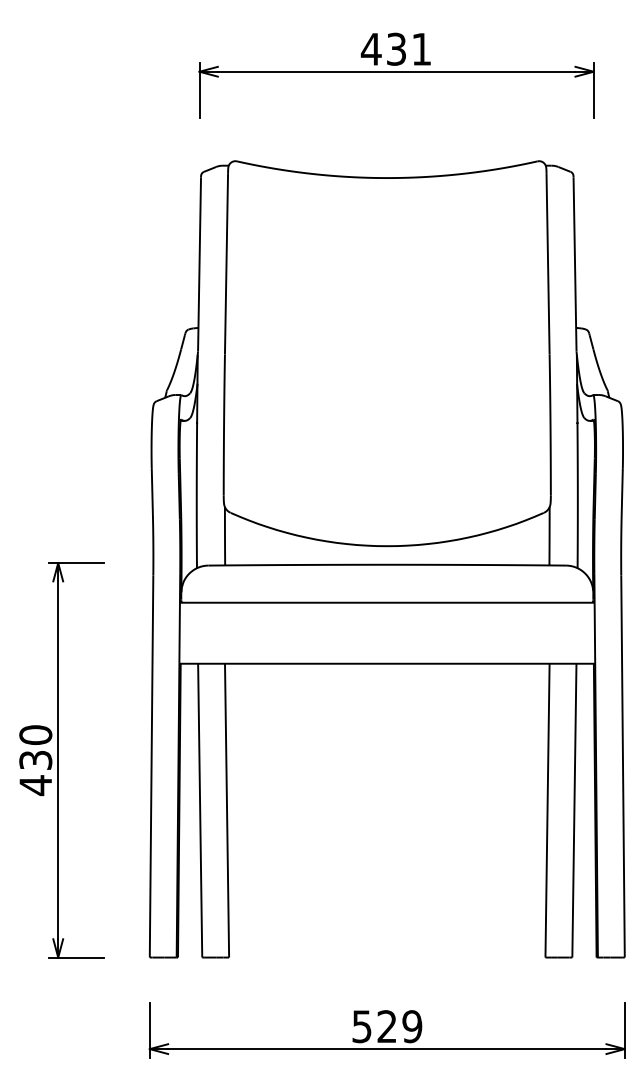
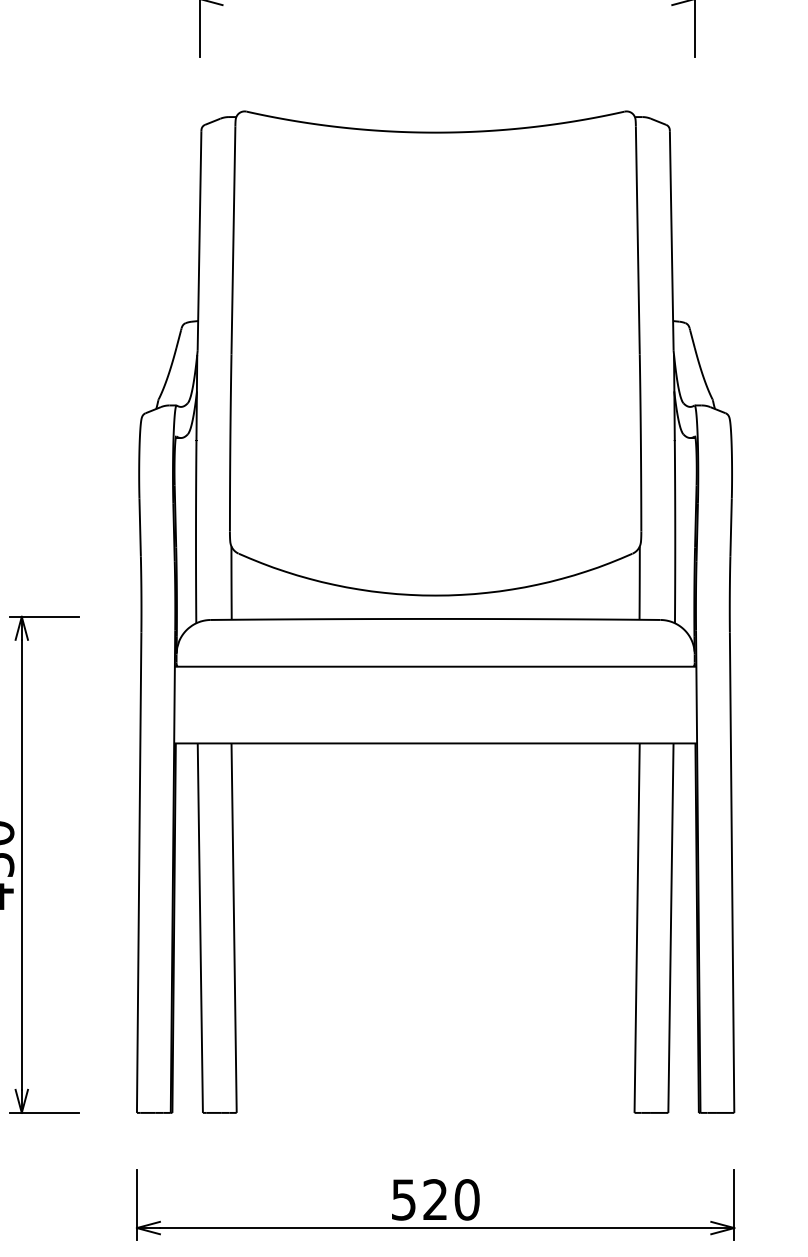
text: (412, 1026) -> (467, 1199), 529 -> 520

